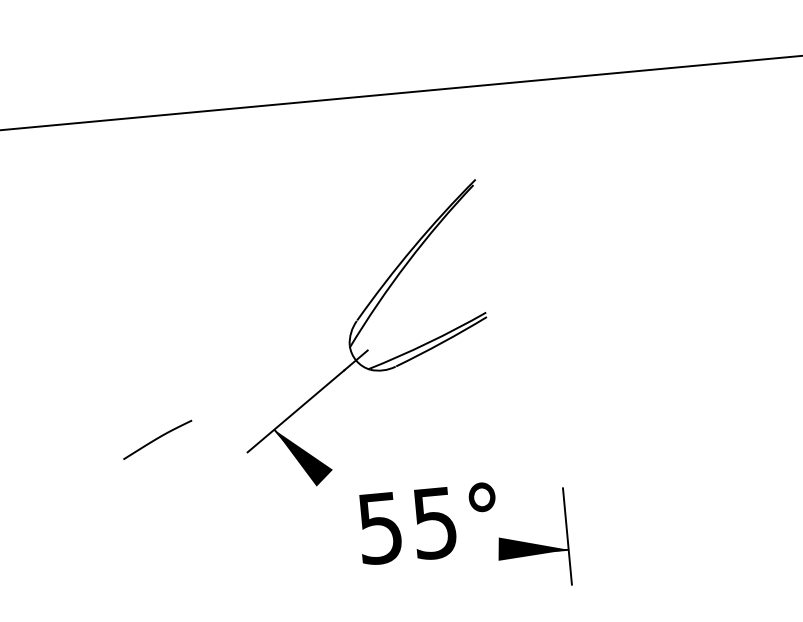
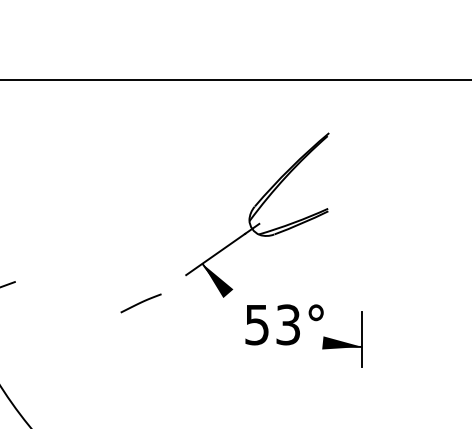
line: (156, 440) -> (140, 303), moved
text: (435, 522) -> (288, 324), 55° -> 53°

